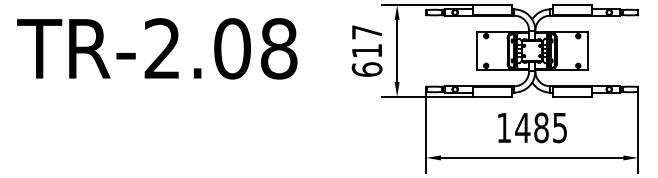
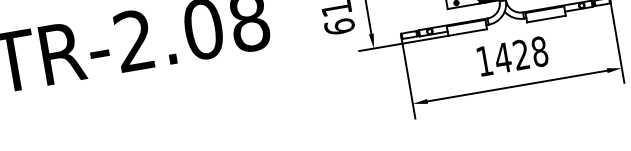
text: (550, 127) -> (530, 52), 1485 -> 1428

